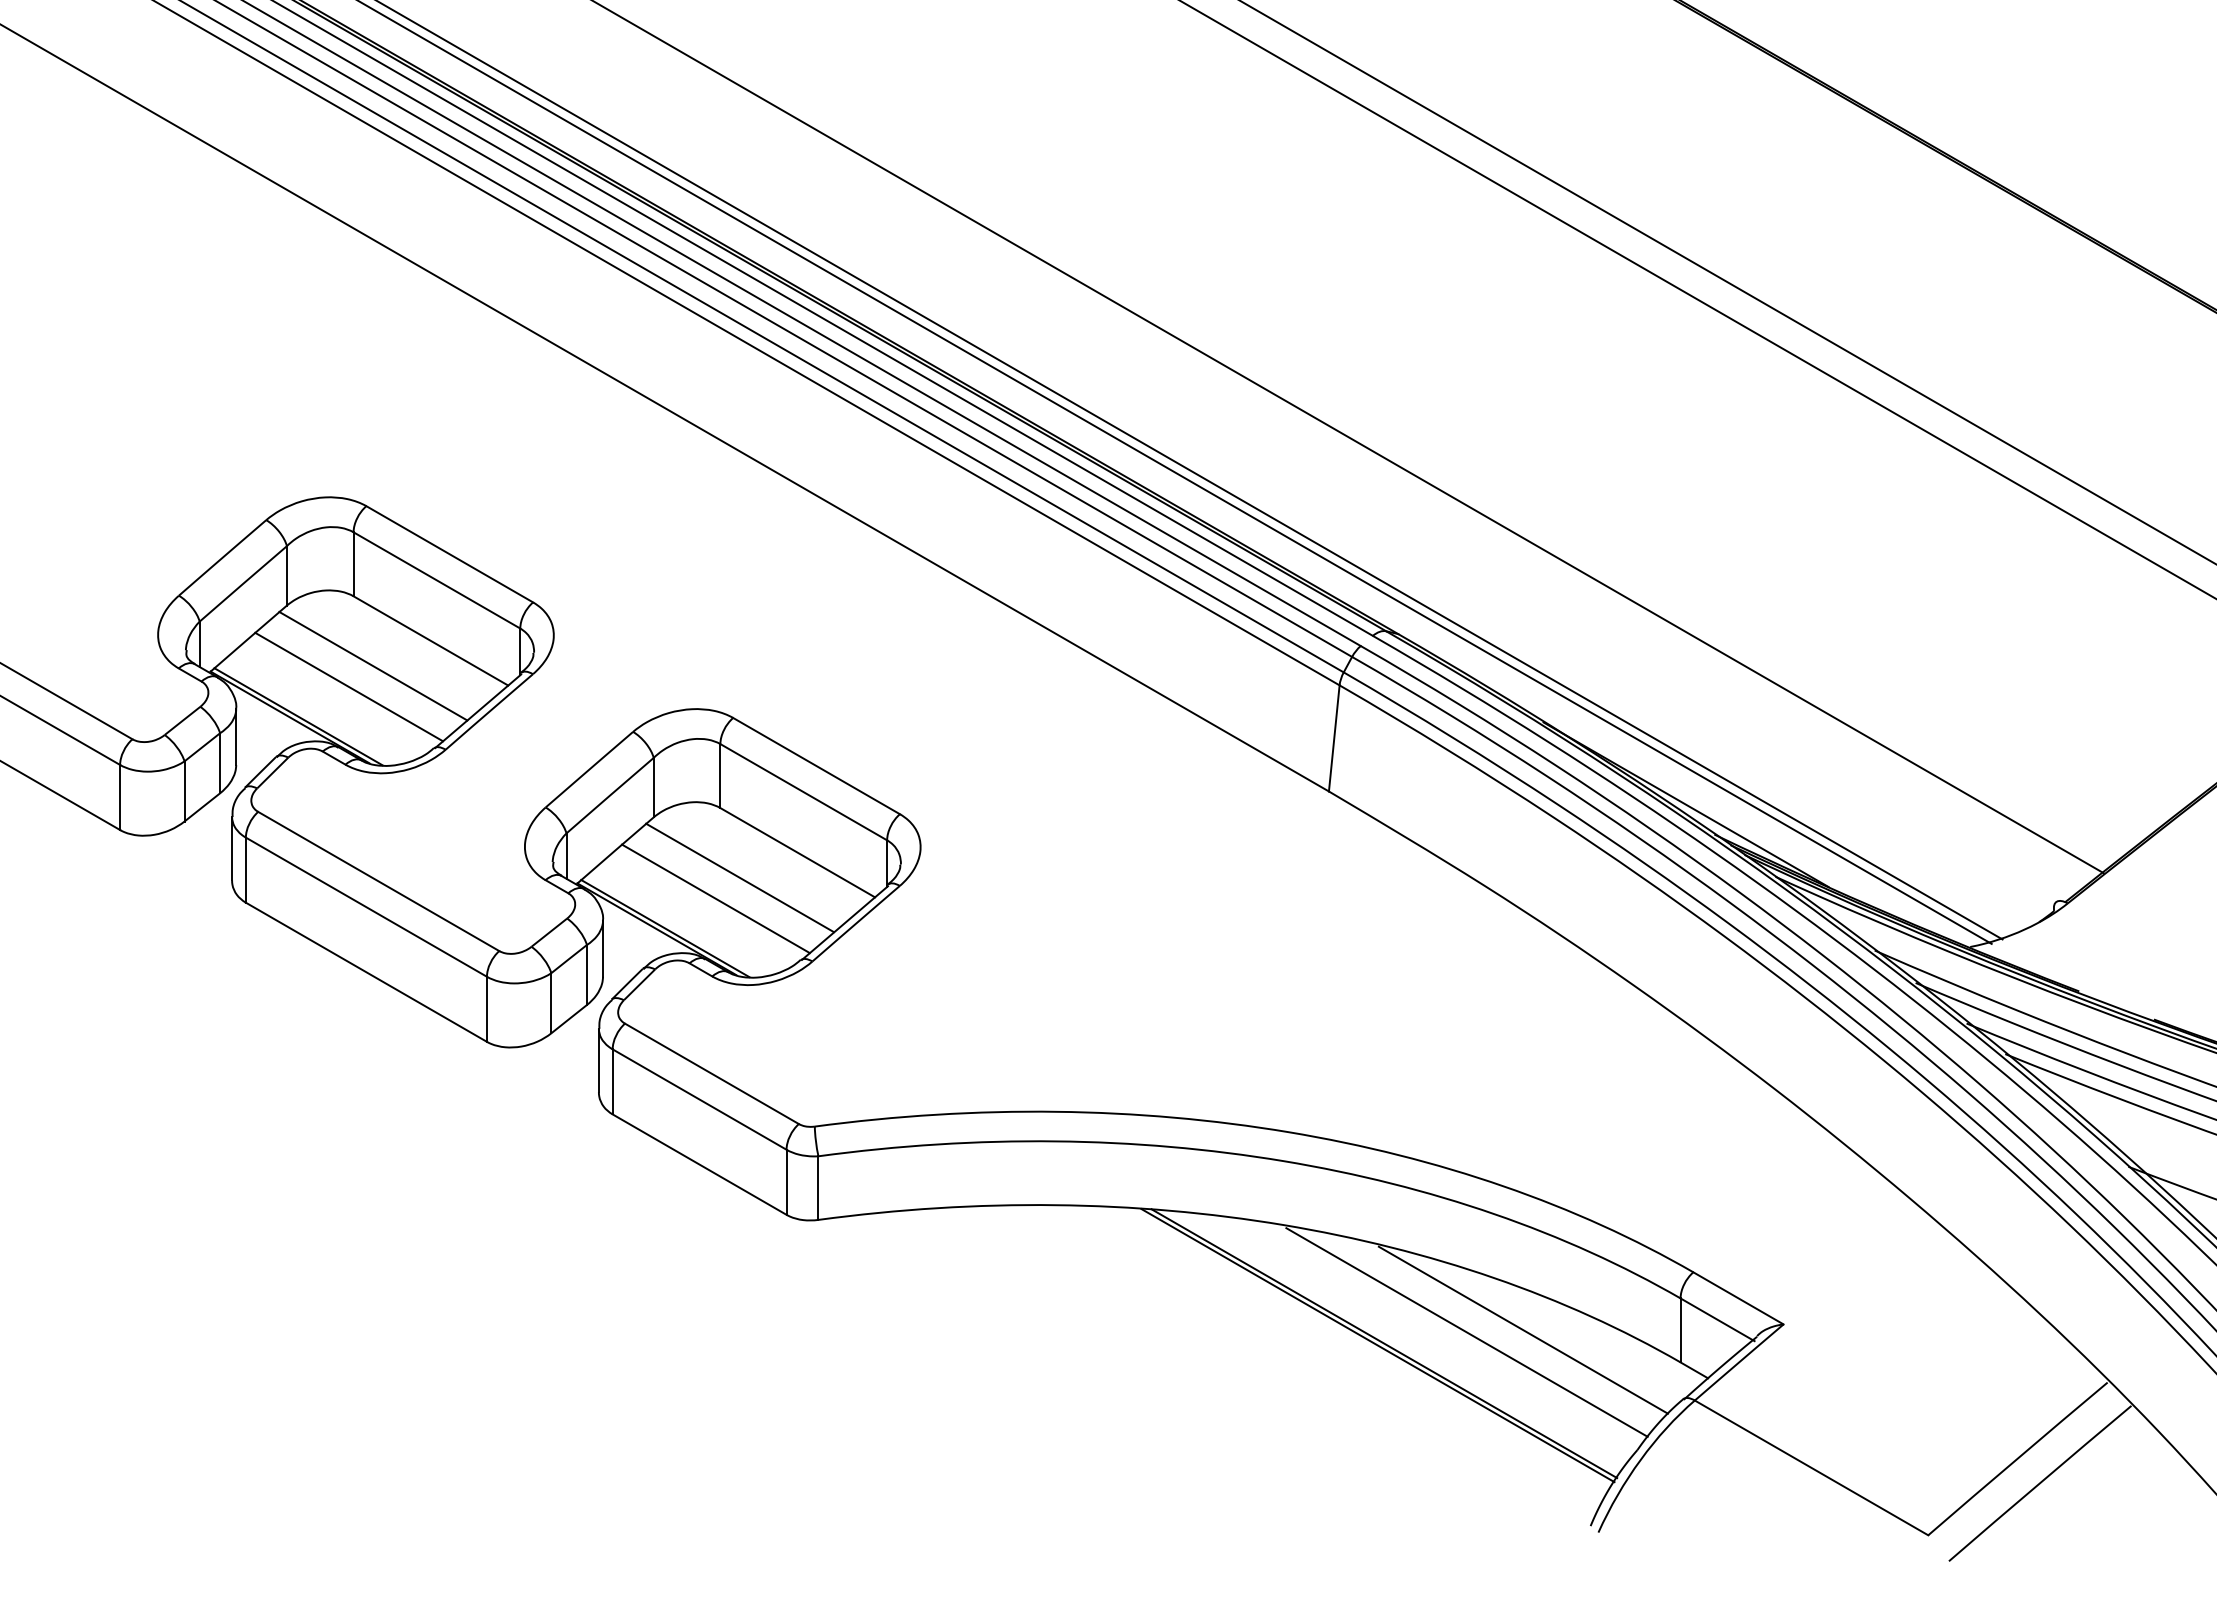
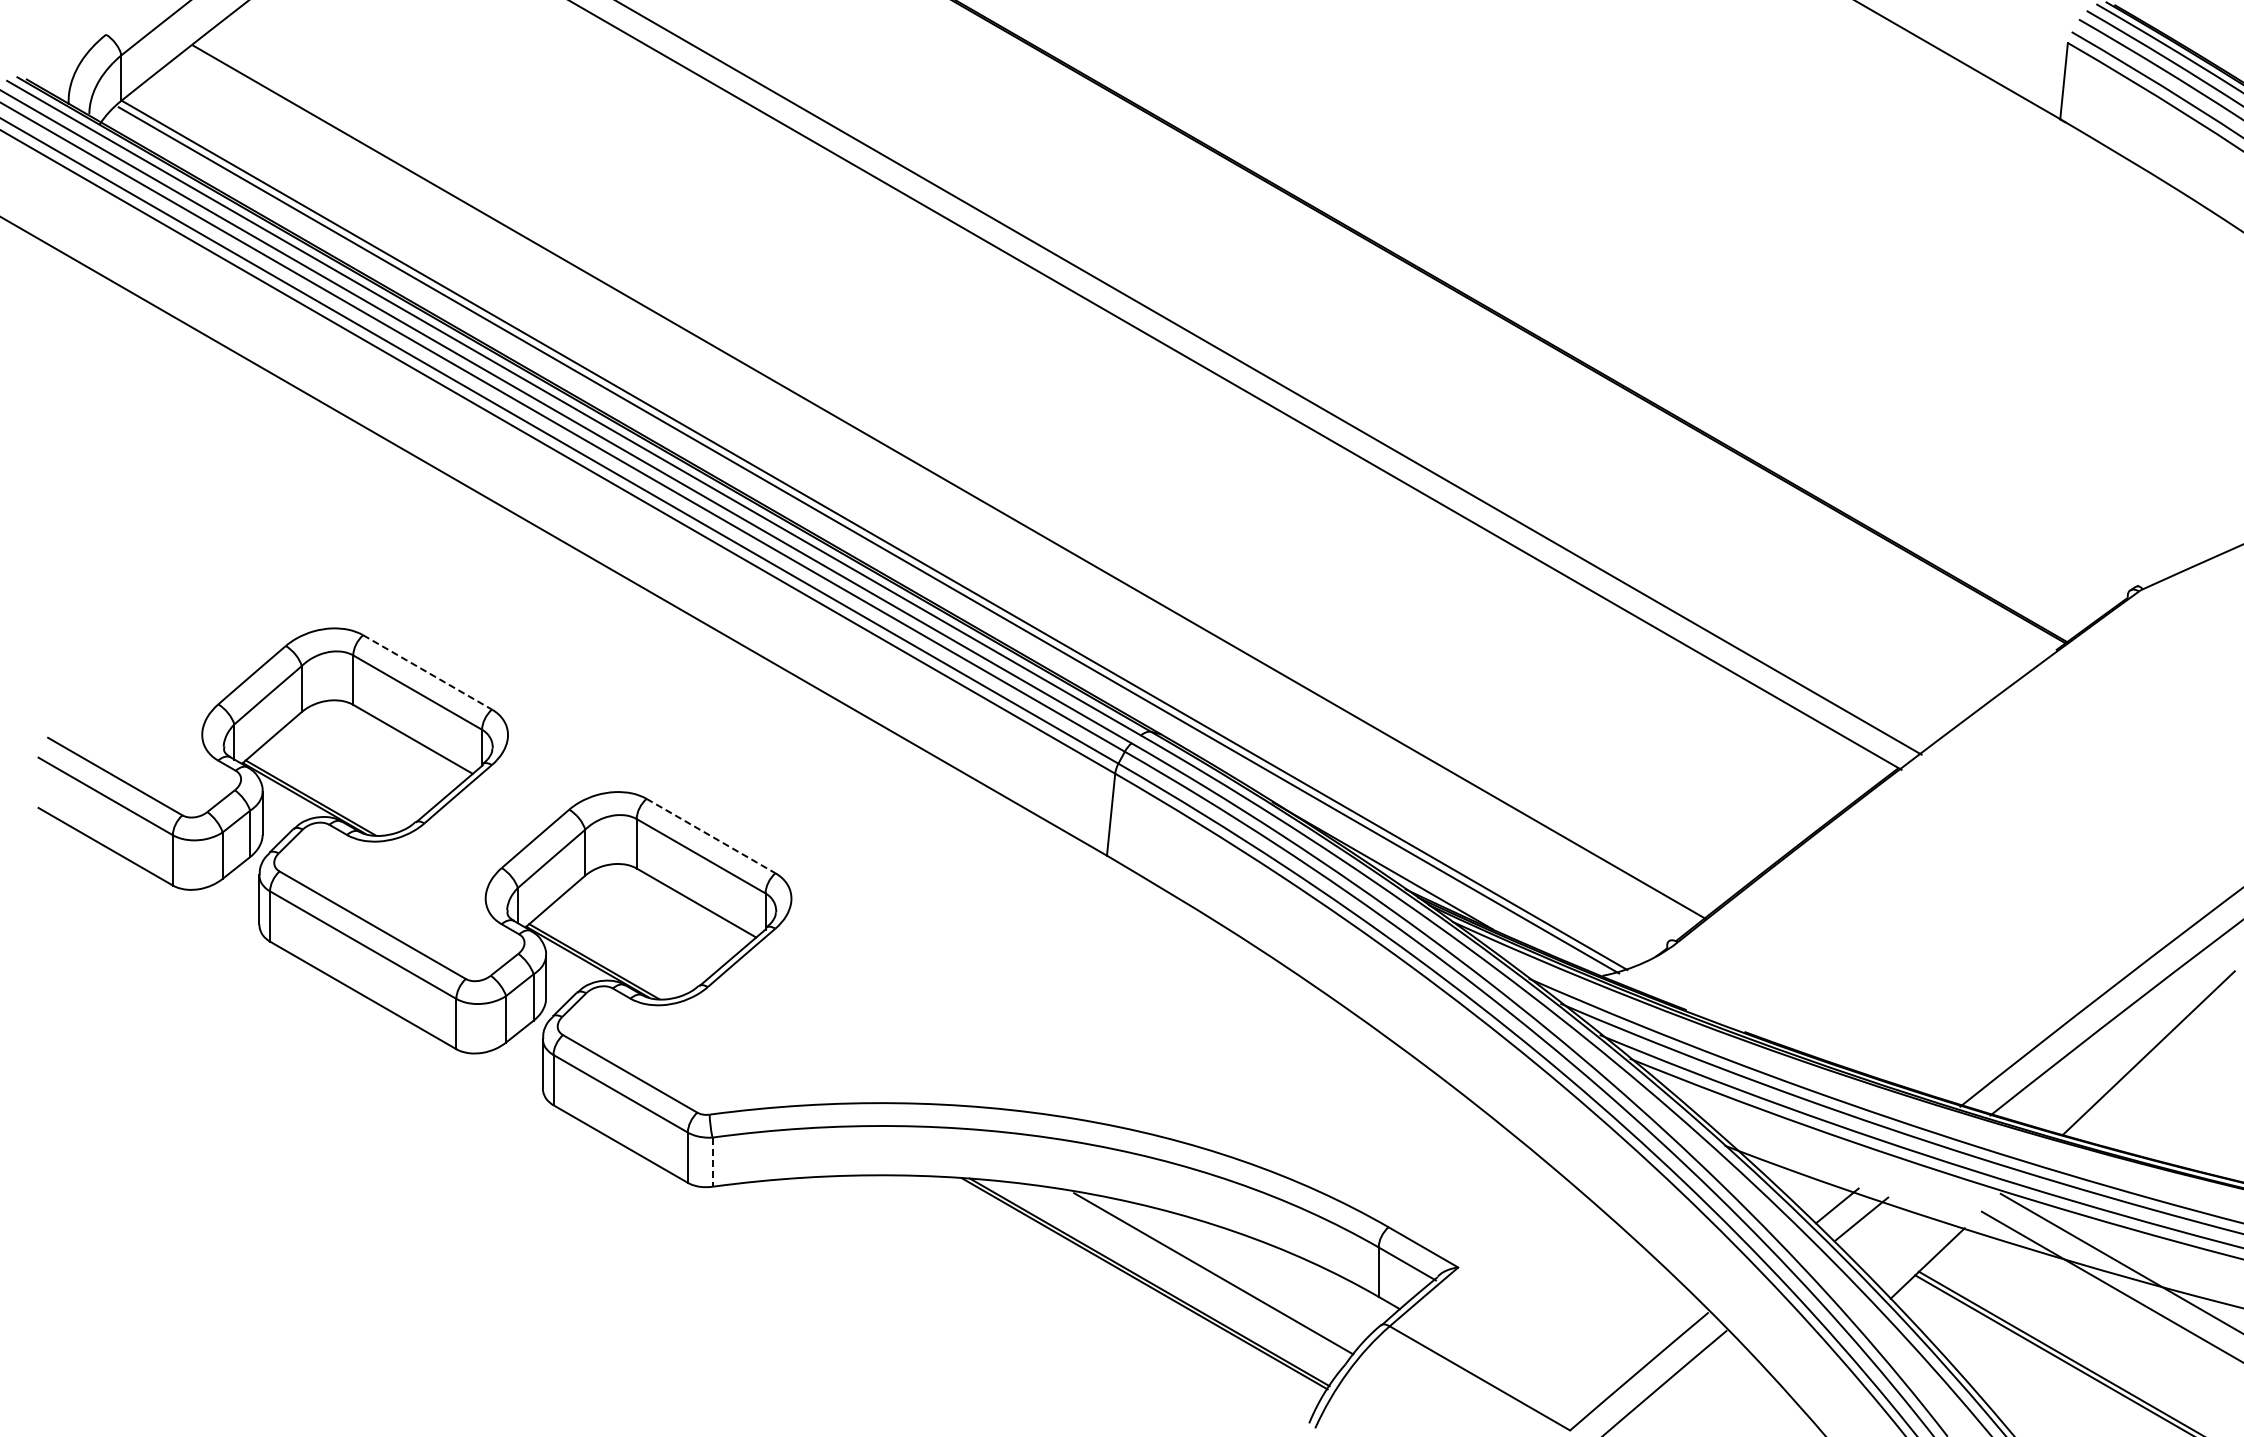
line: (450, 554) -> (428, 672), solid -> dashed
line: (373, 665) -> (368, 758), removed
line: (348, 686) -> (349, 774), removed
line: (817, 766) -> (711, 836), solid -> dashed
line: (739, 877) -> (651, 922), removed
line: (714, 898) -> (632, 938), removed
line: (818, 1188) -> (712, 1162), solid -> dashed
line: (1522, 1329) -> (1256, 1271), removed

